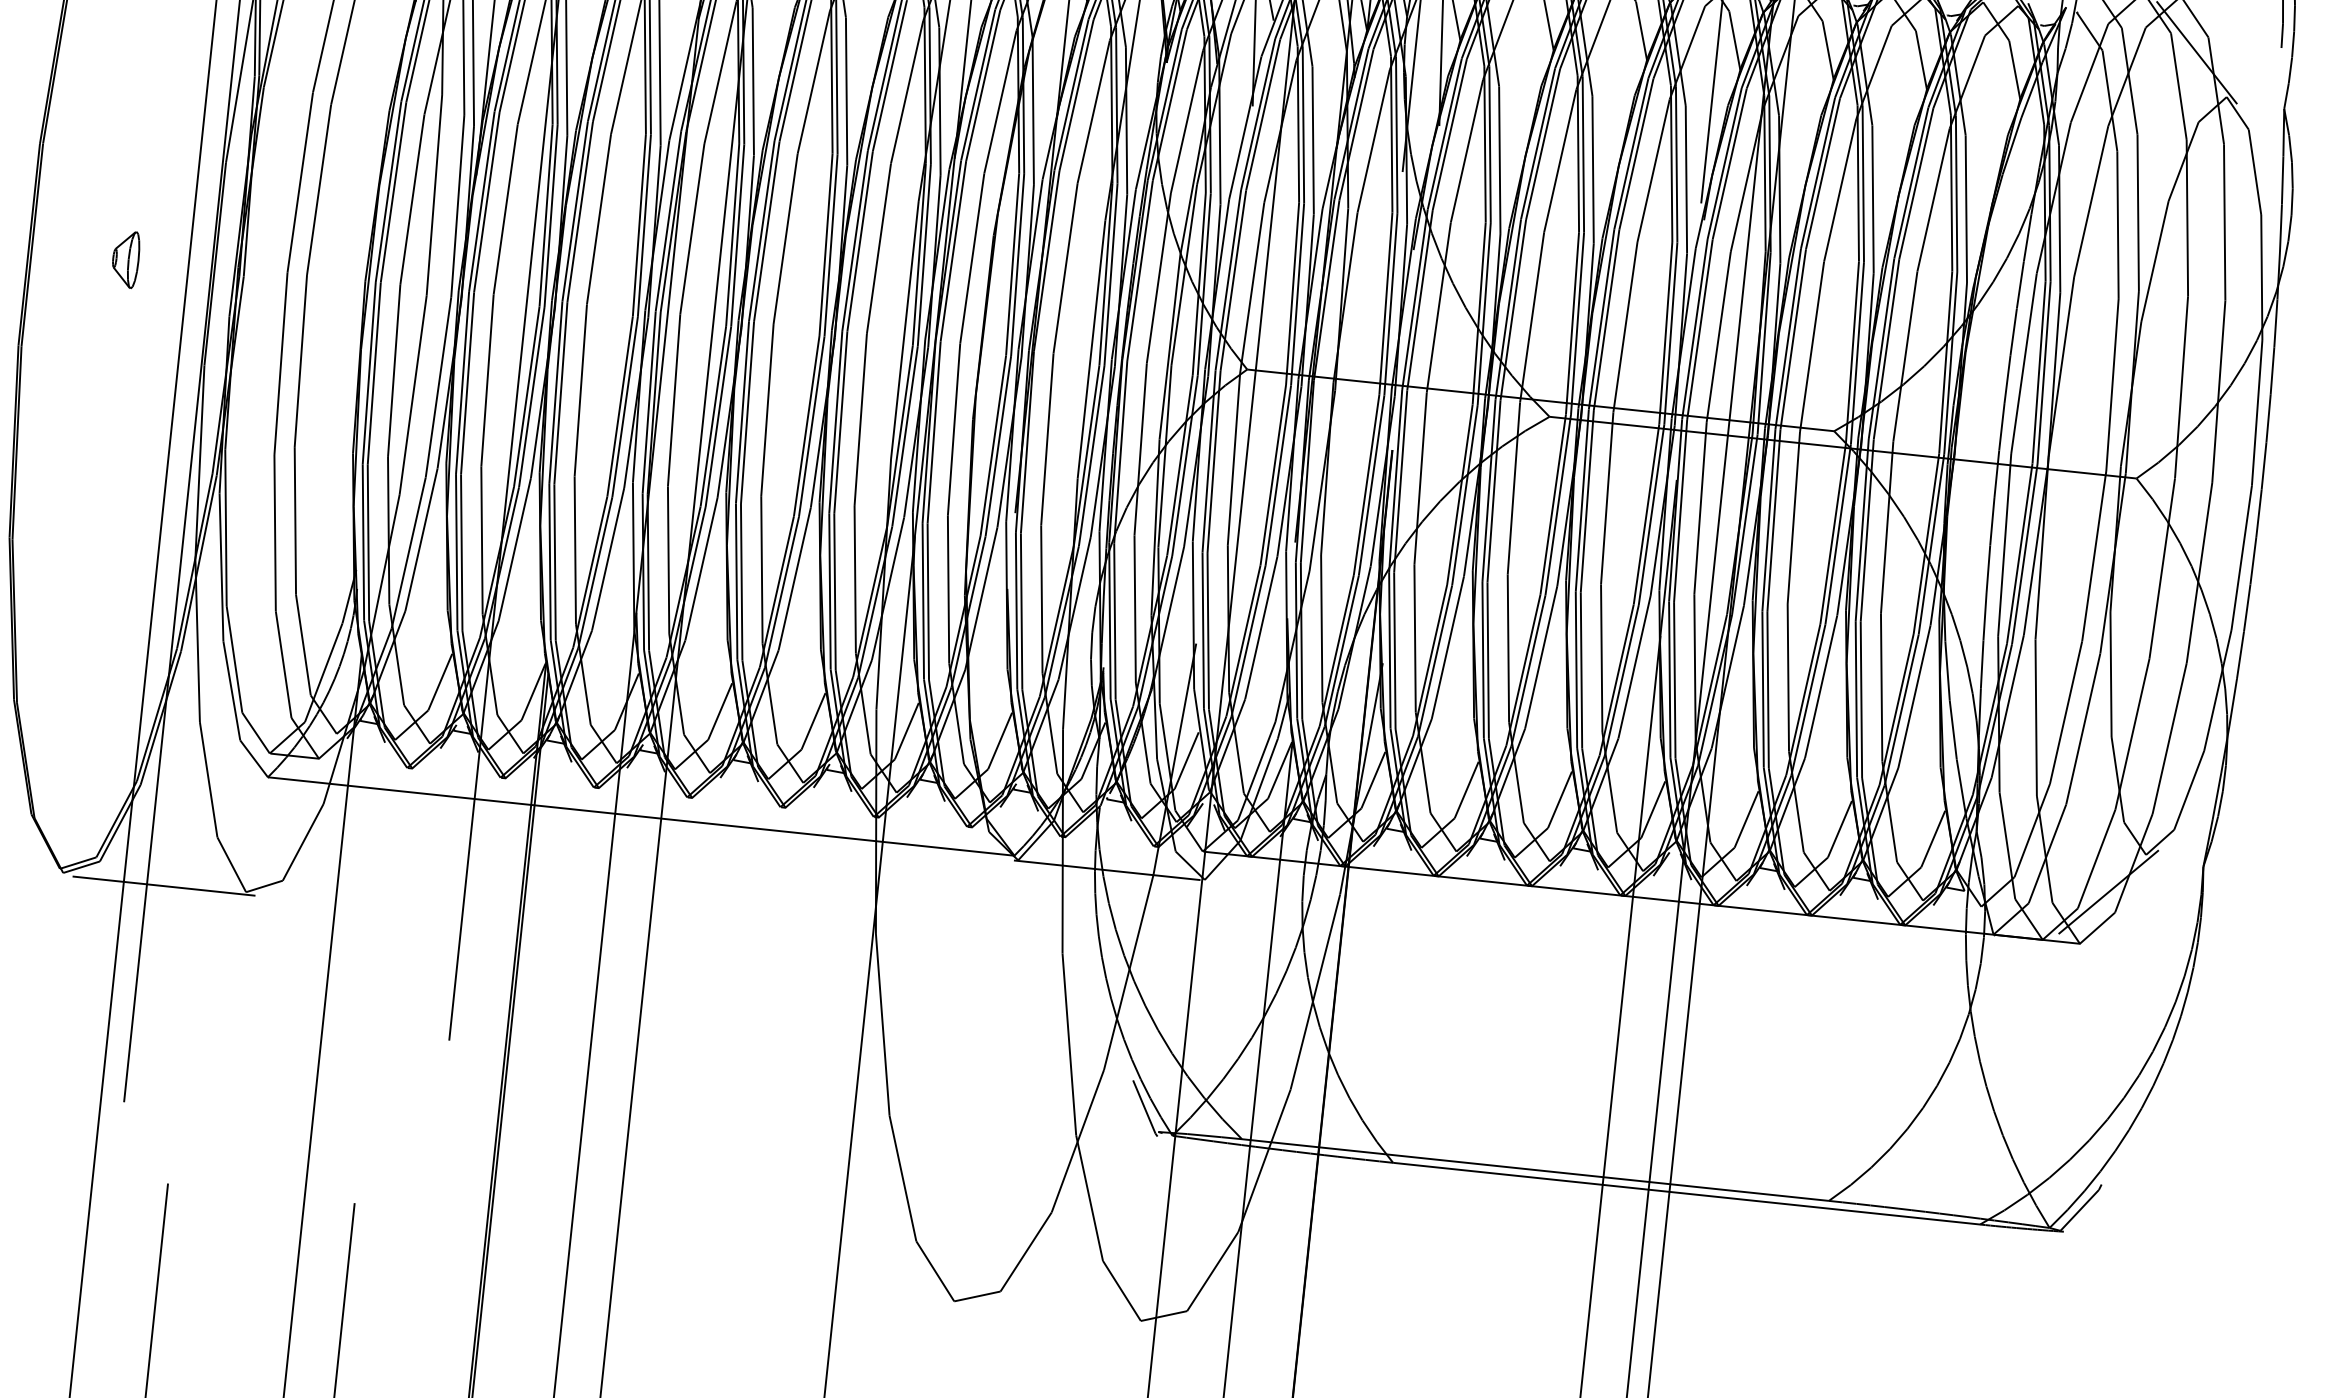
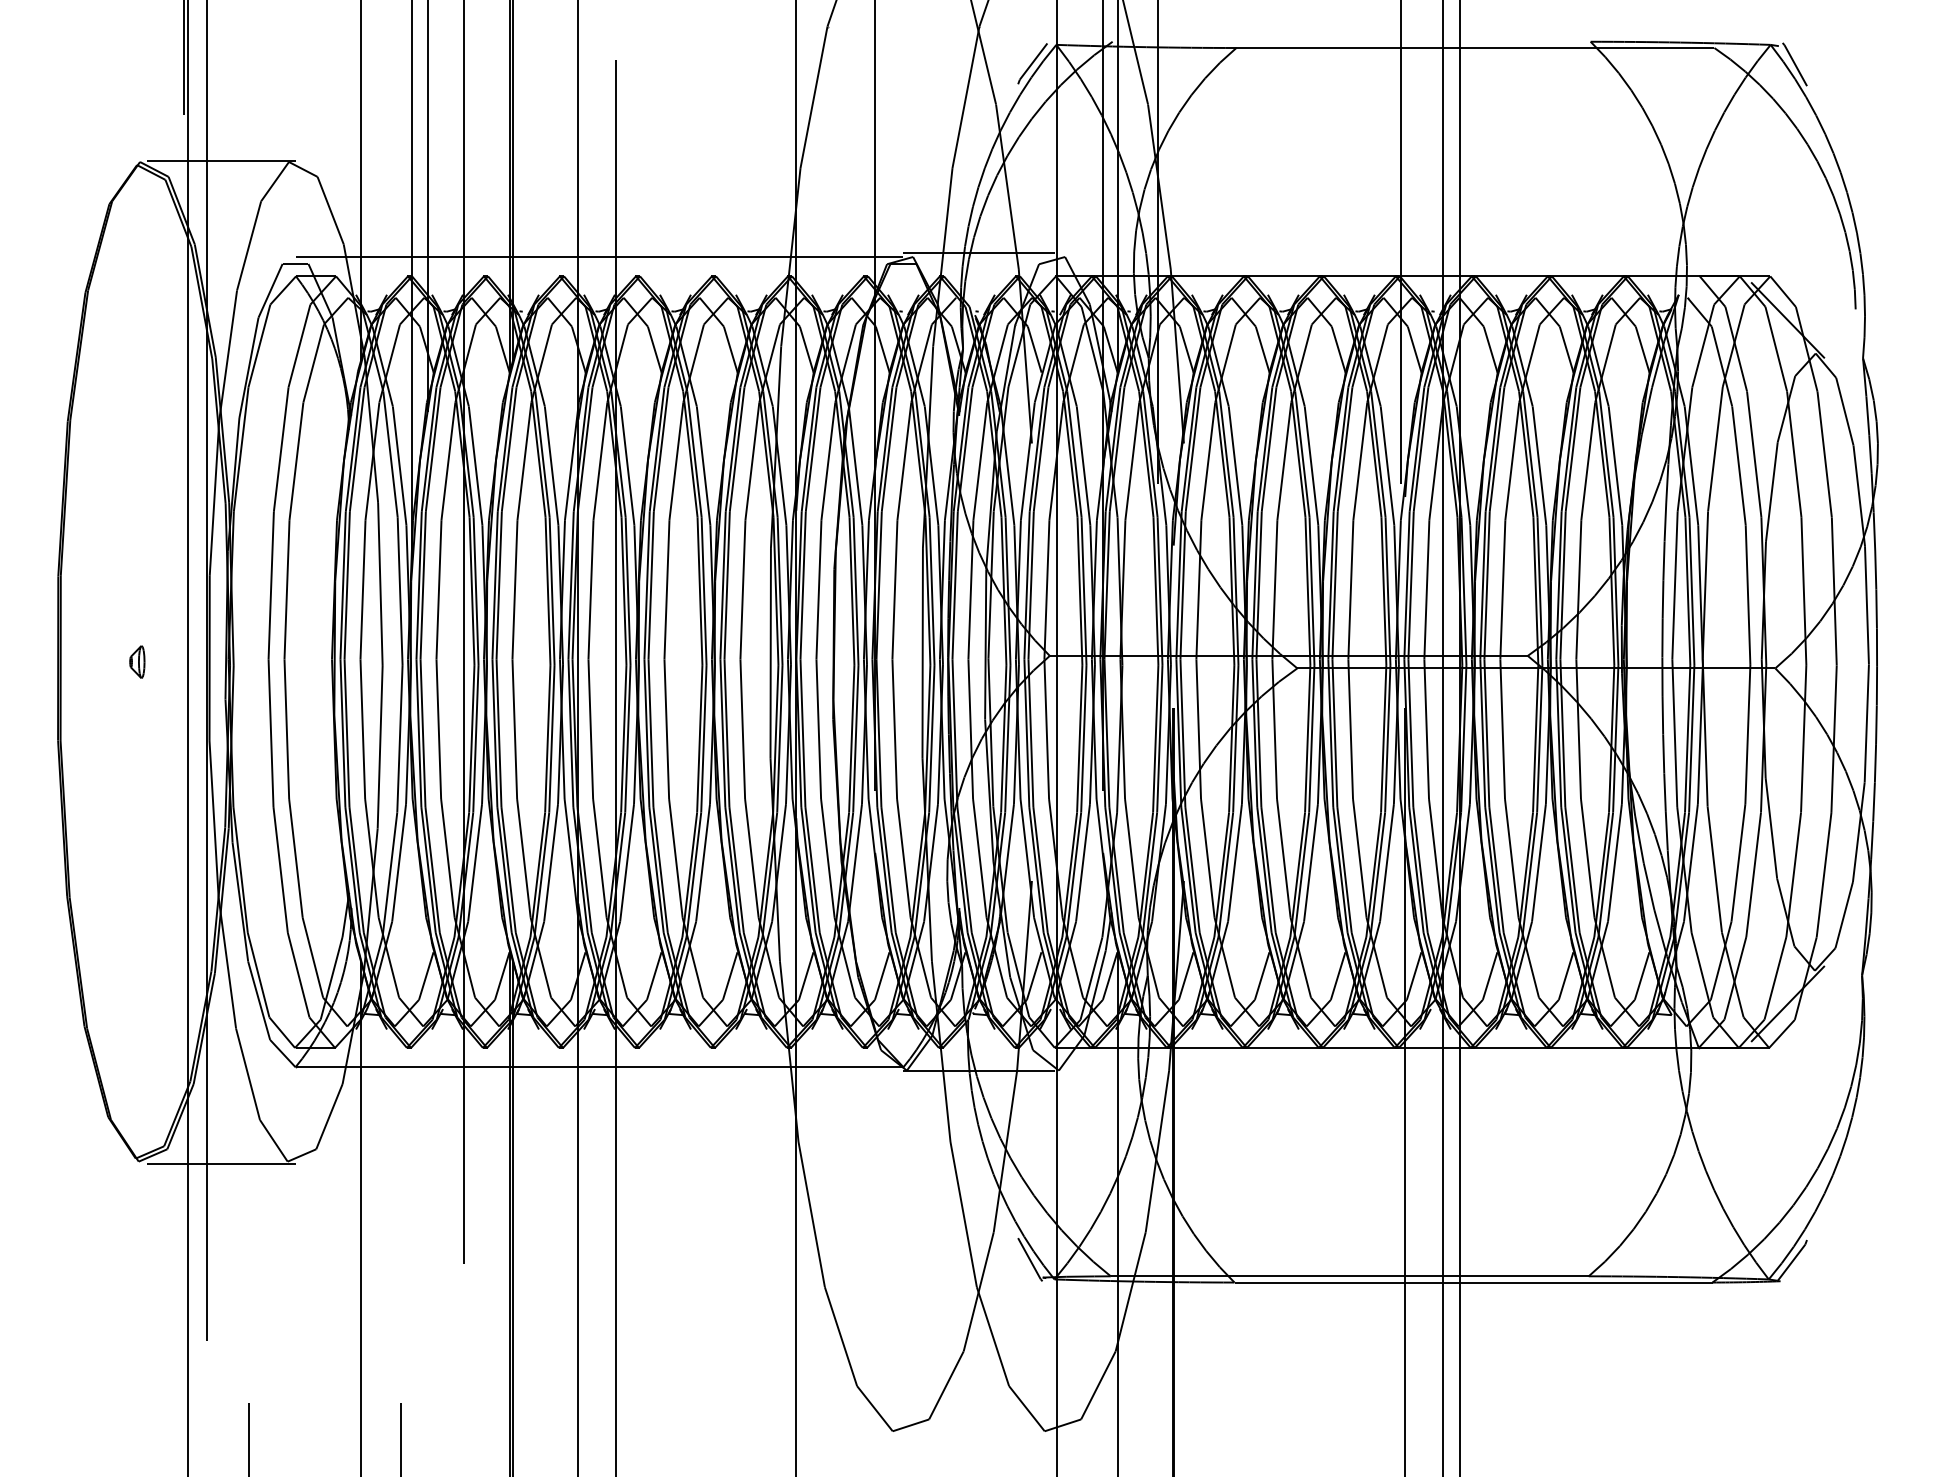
part: (126, 258) -> (137, 661), size x0.7

